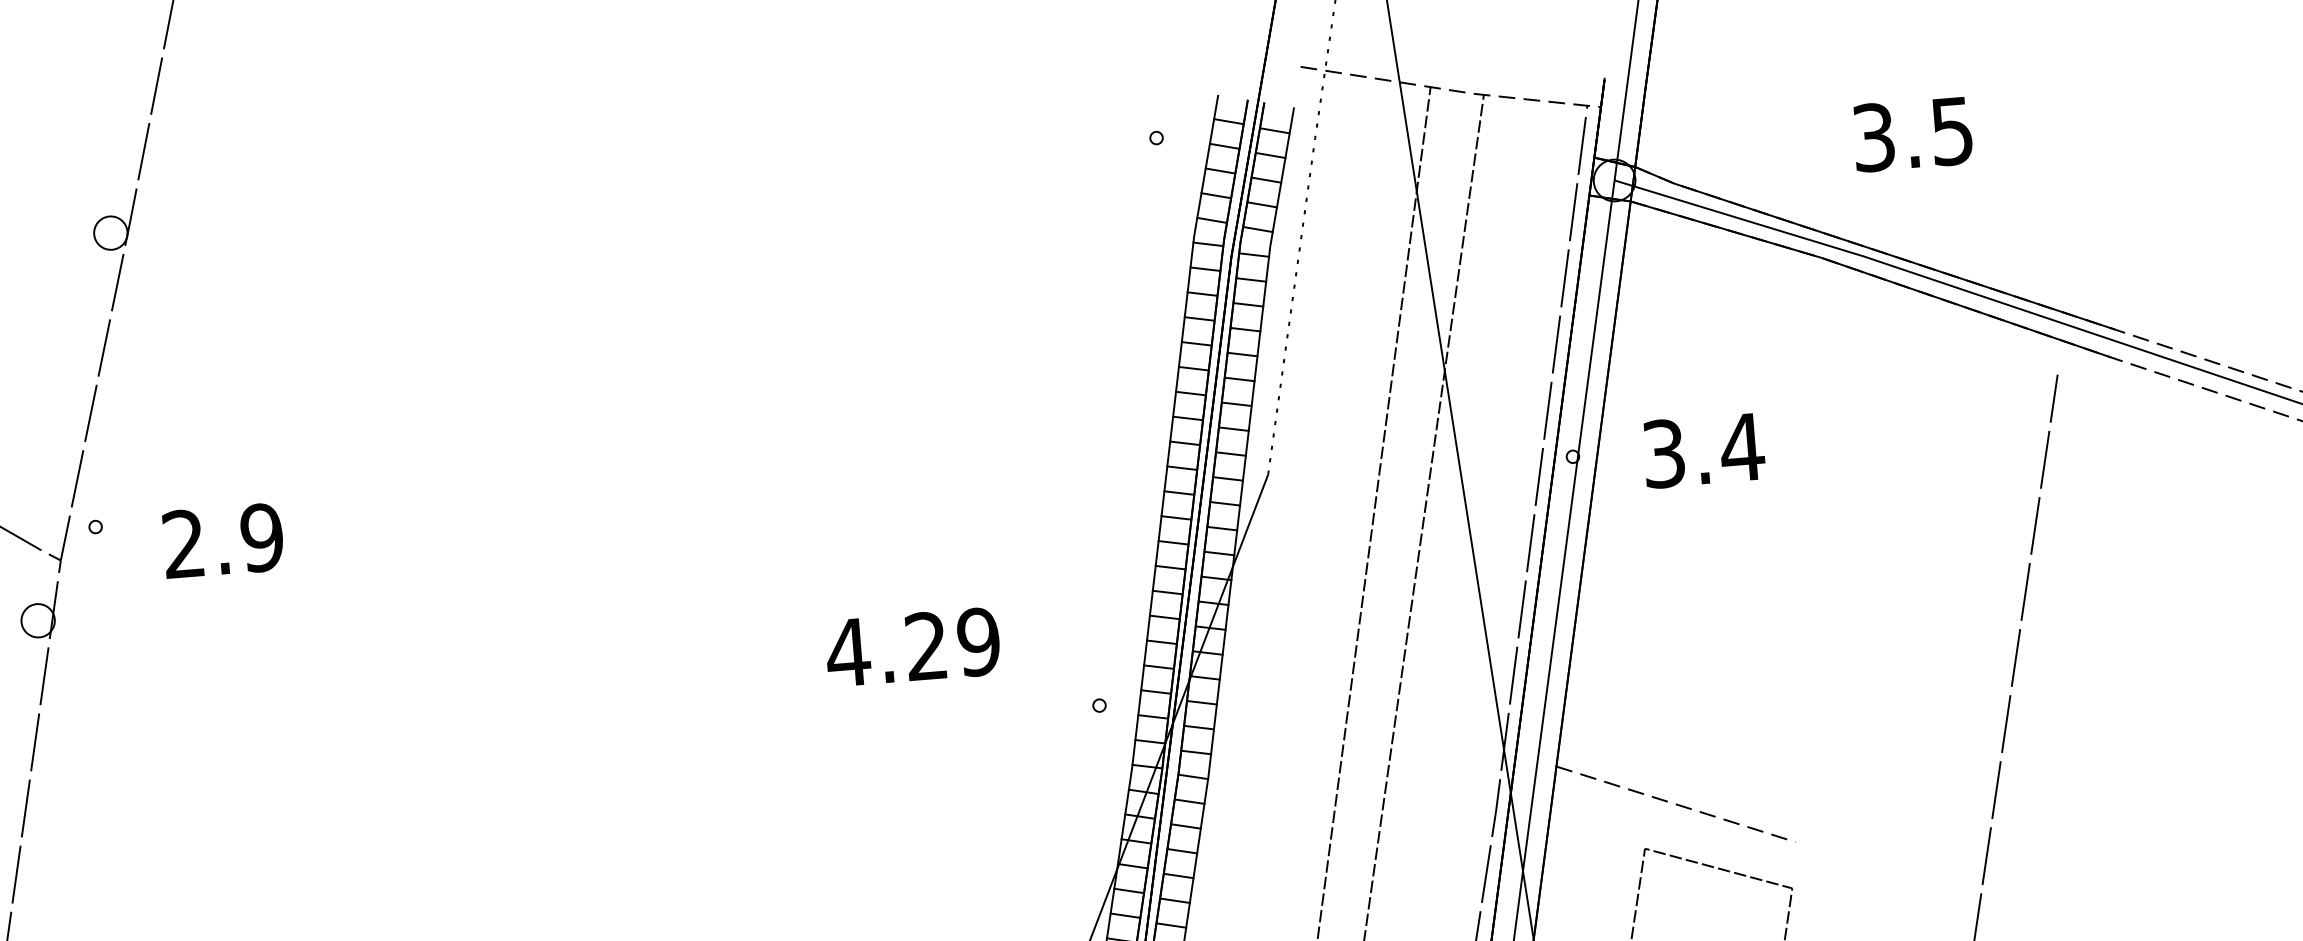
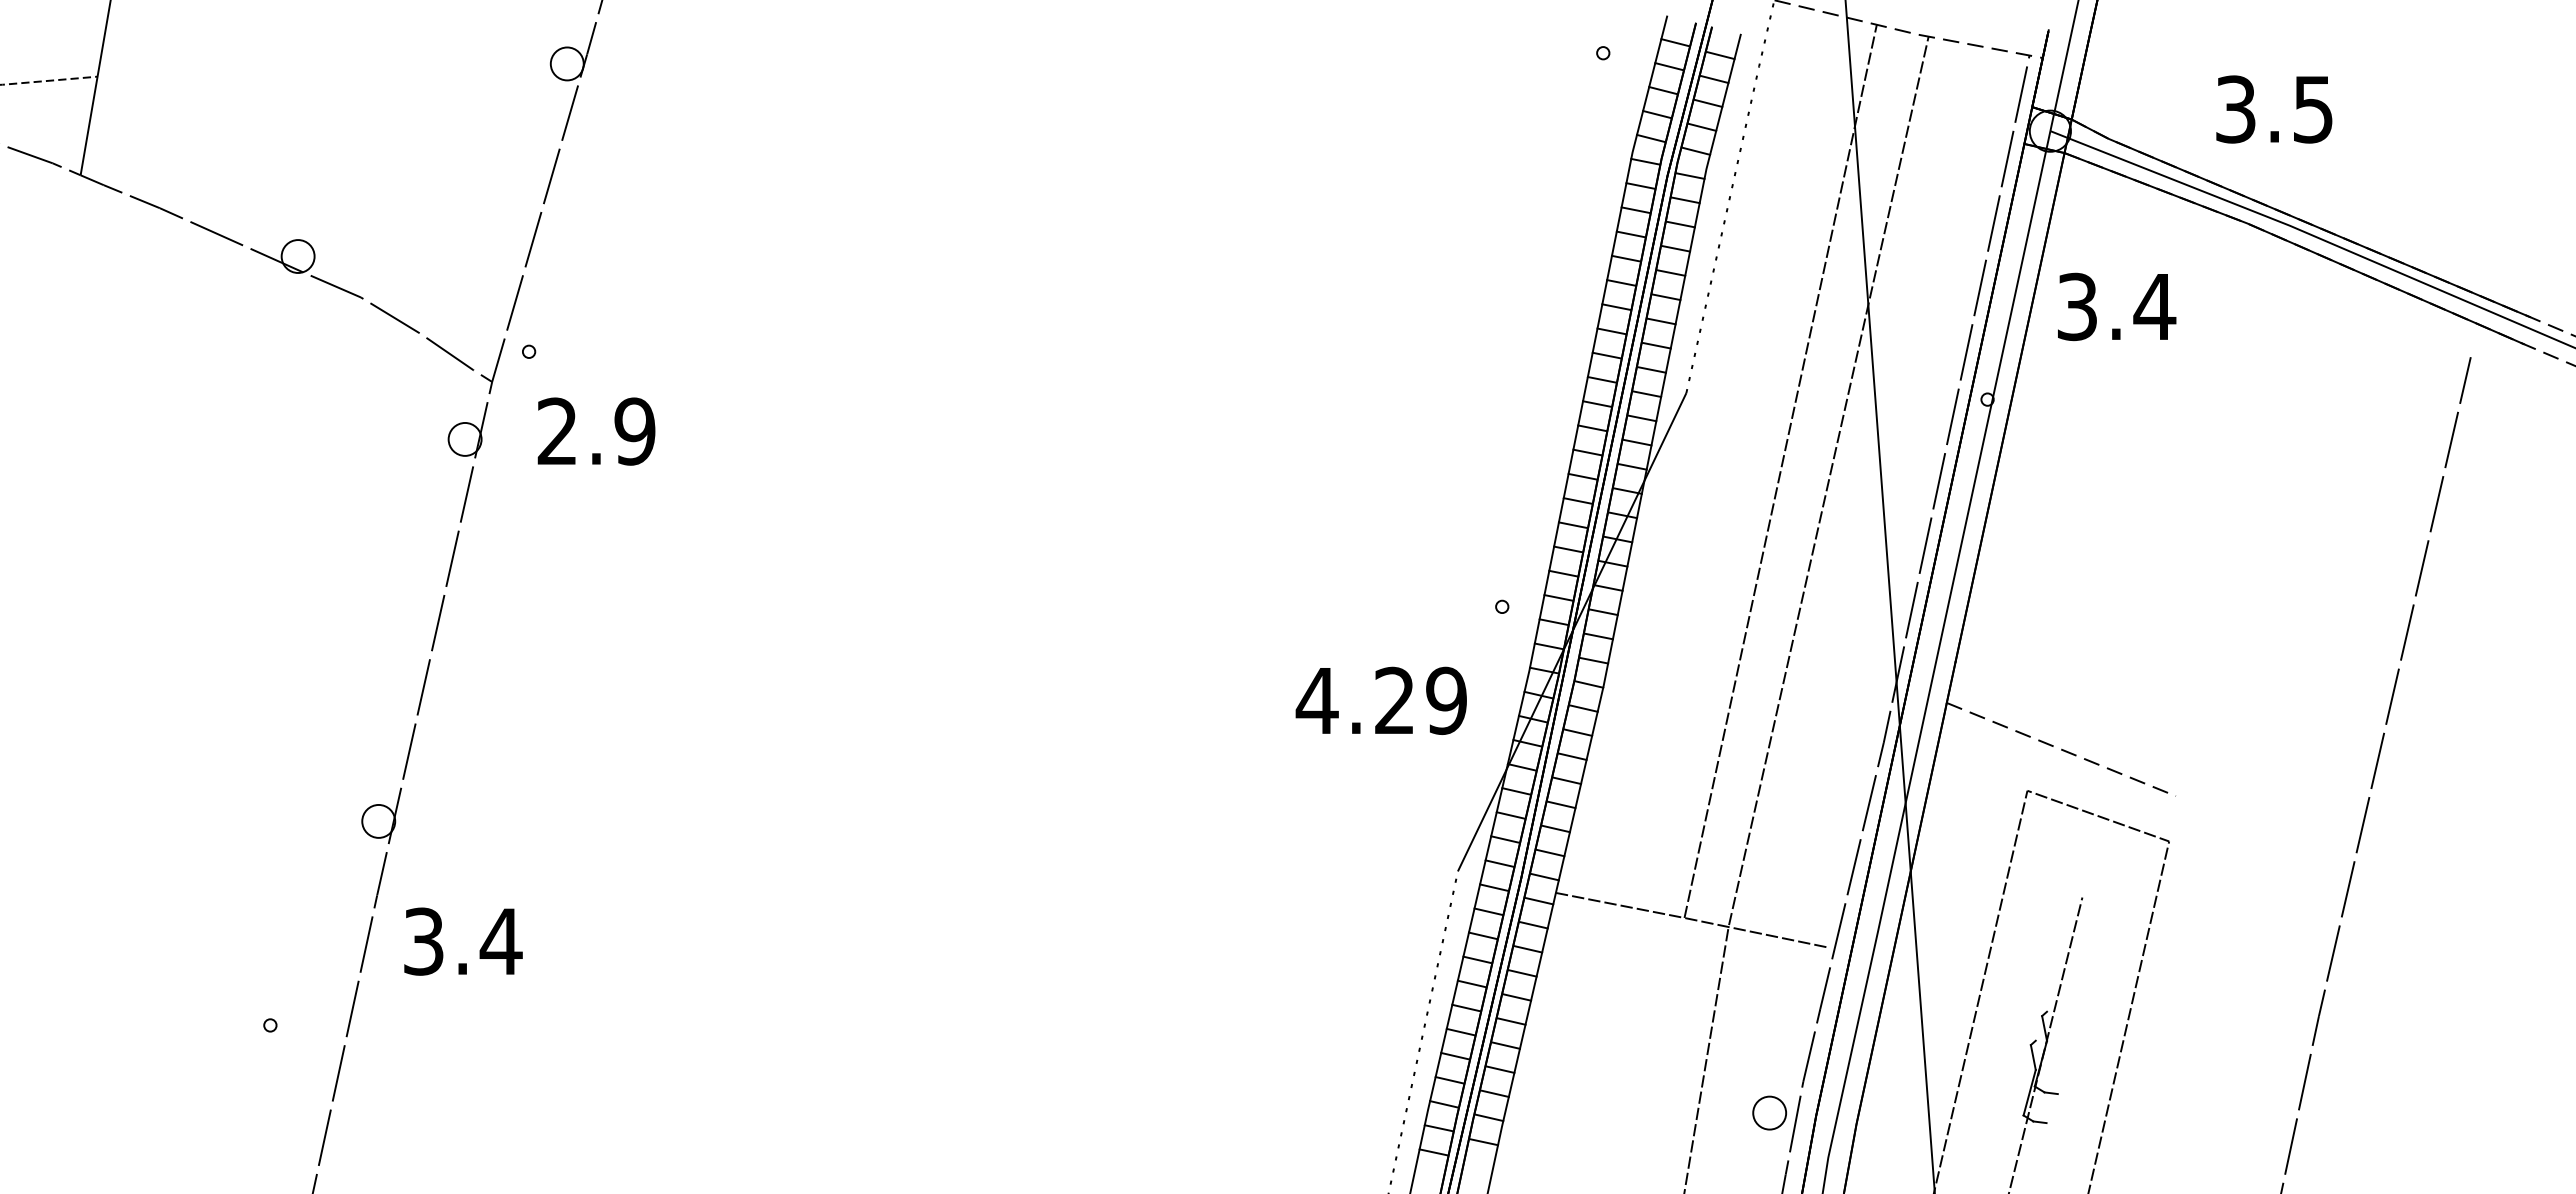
text: (1912, 134) -> (2274, 109), moved
text: (1704, 450) -> (2117, 306), moved
text: (223, 540) -> (596, 431), moved
text: (912, 647) -> (1380, 700), moved

